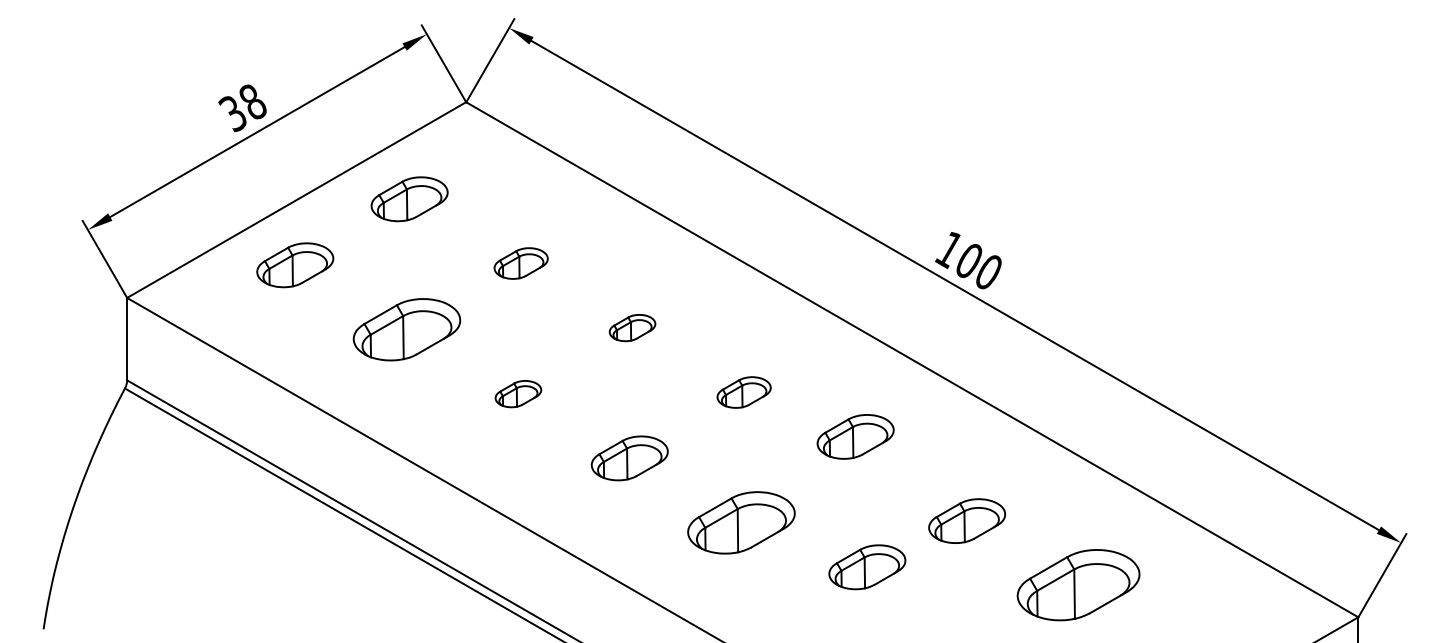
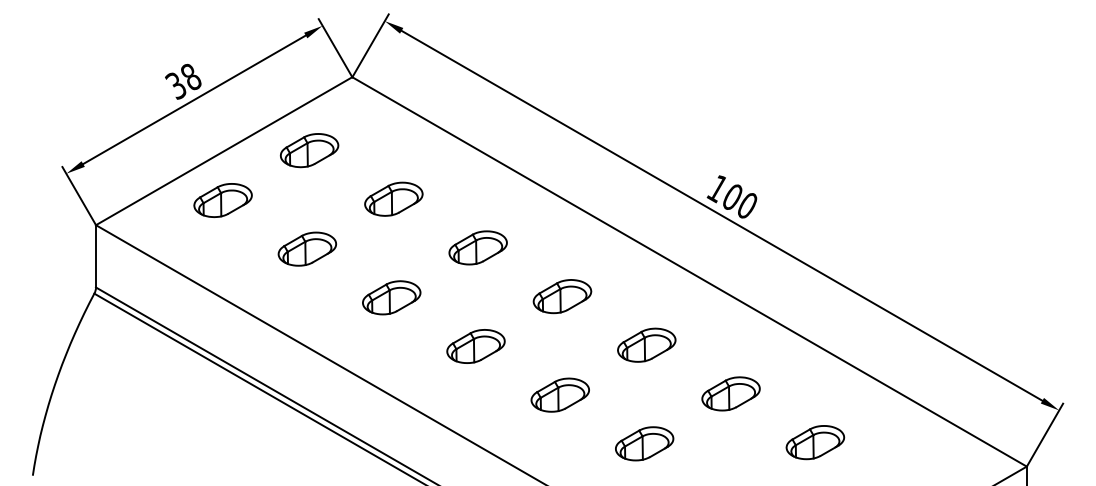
part: (520, 262) -> (393, 198), size x1.43
part: (631, 327) -> (477, 247), size x1.67
part: (405, 328) -> (306, 248), size x0.71
part: (744, 392) -> (562, 296), size x1.43
part: (517, 393) -> (391, 297), size x1.67
part: (855, 435) -> (646, 344), moved
part: (740, 521) -> (559, 394), size x0.71
part: (867, 566) -> (644, 443), moved
part: (1078, 585) -> (815, 442), size x0.62

